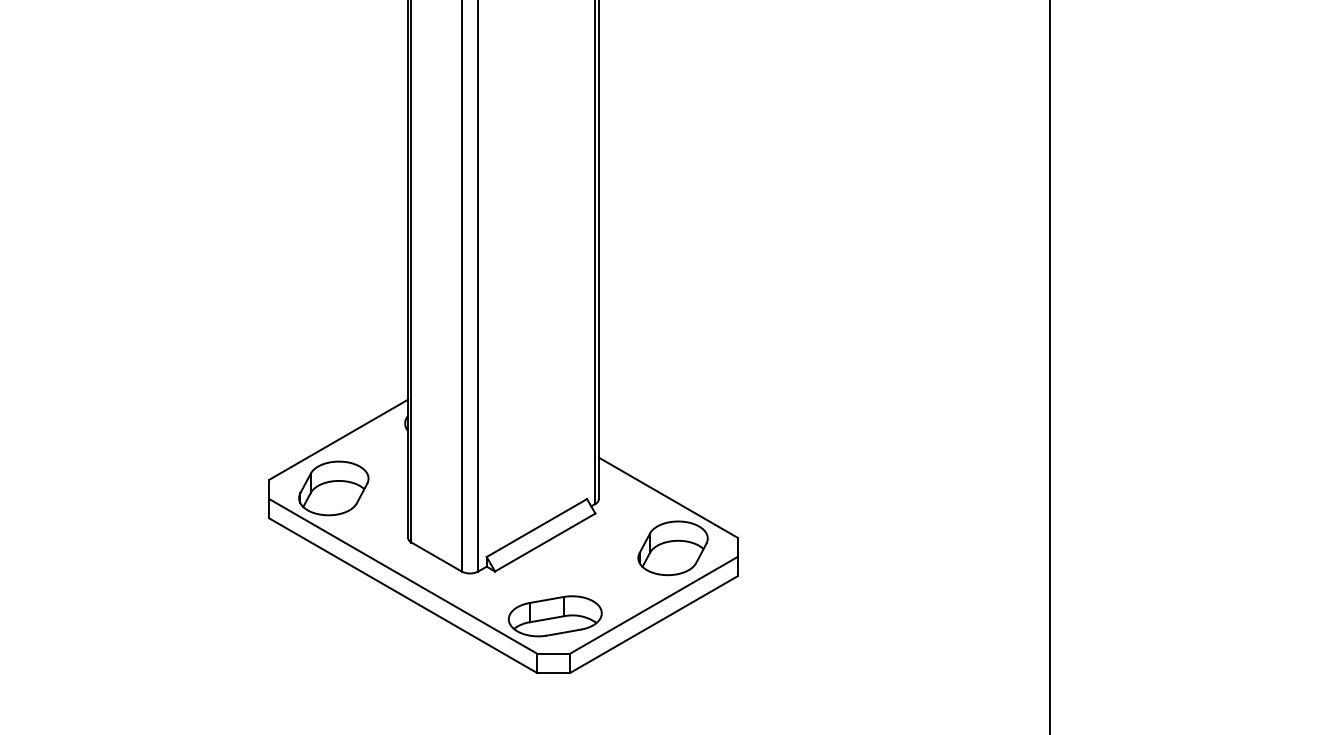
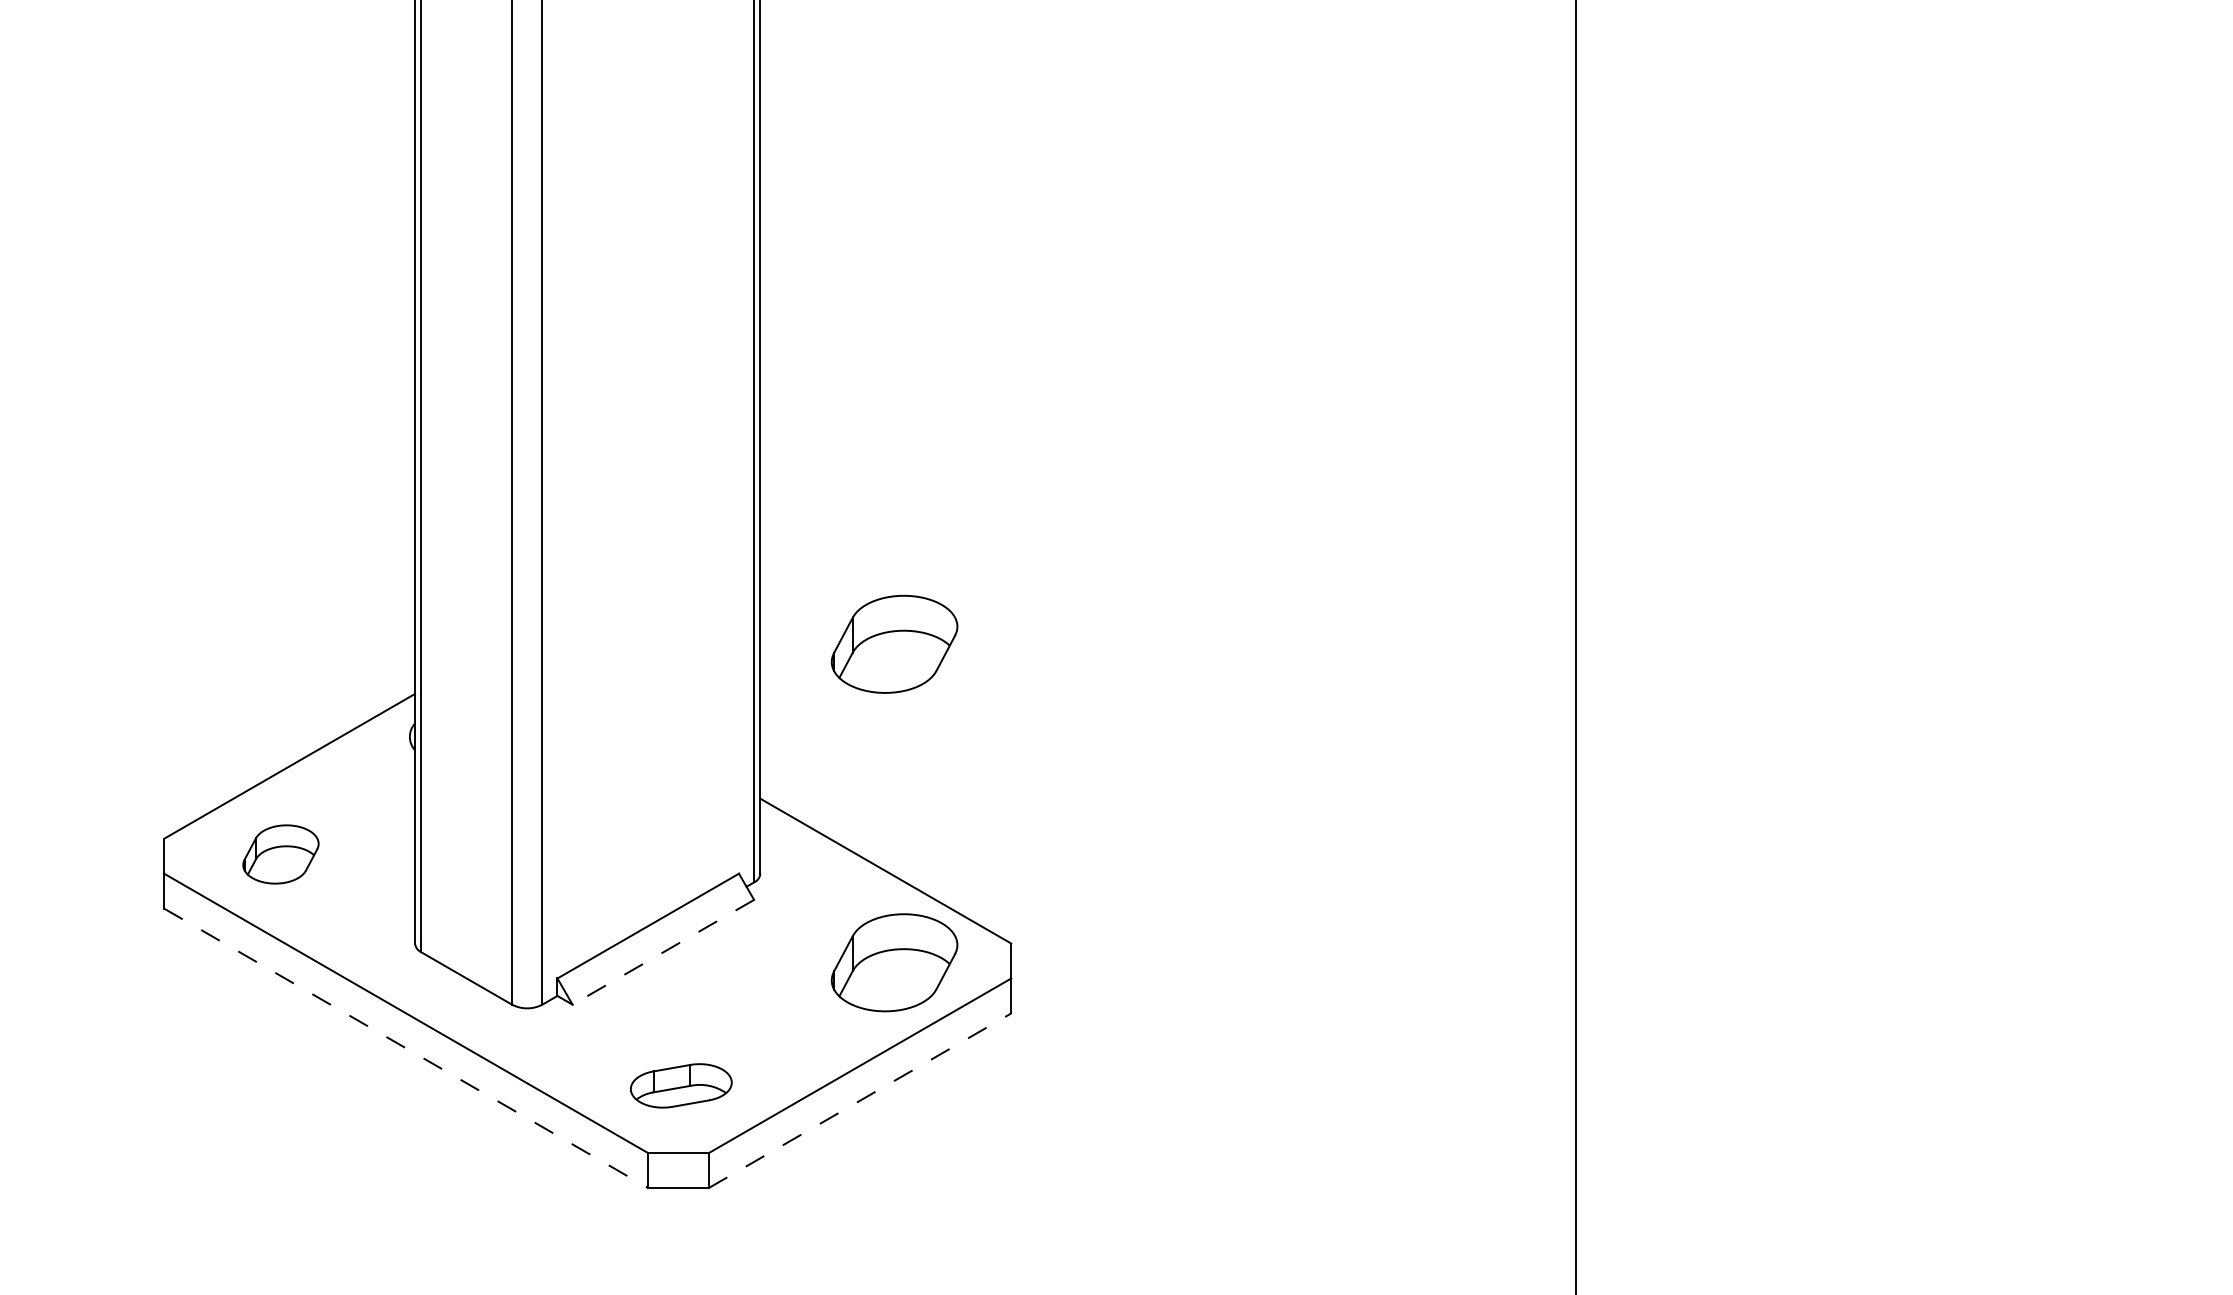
part: (672, 372) -> (893, 644), added
part: (333, 488) -> (280, 854), size x0.6
line: (545, 542) -> (663, 952), solid -> dashed
line: (403, 595) -> (406, 1048), solid -> dashed
part: (554, 616) -> (680, 1086), size x0.6
line: (653, 624) -> (859, 1100), solid -> dashed

